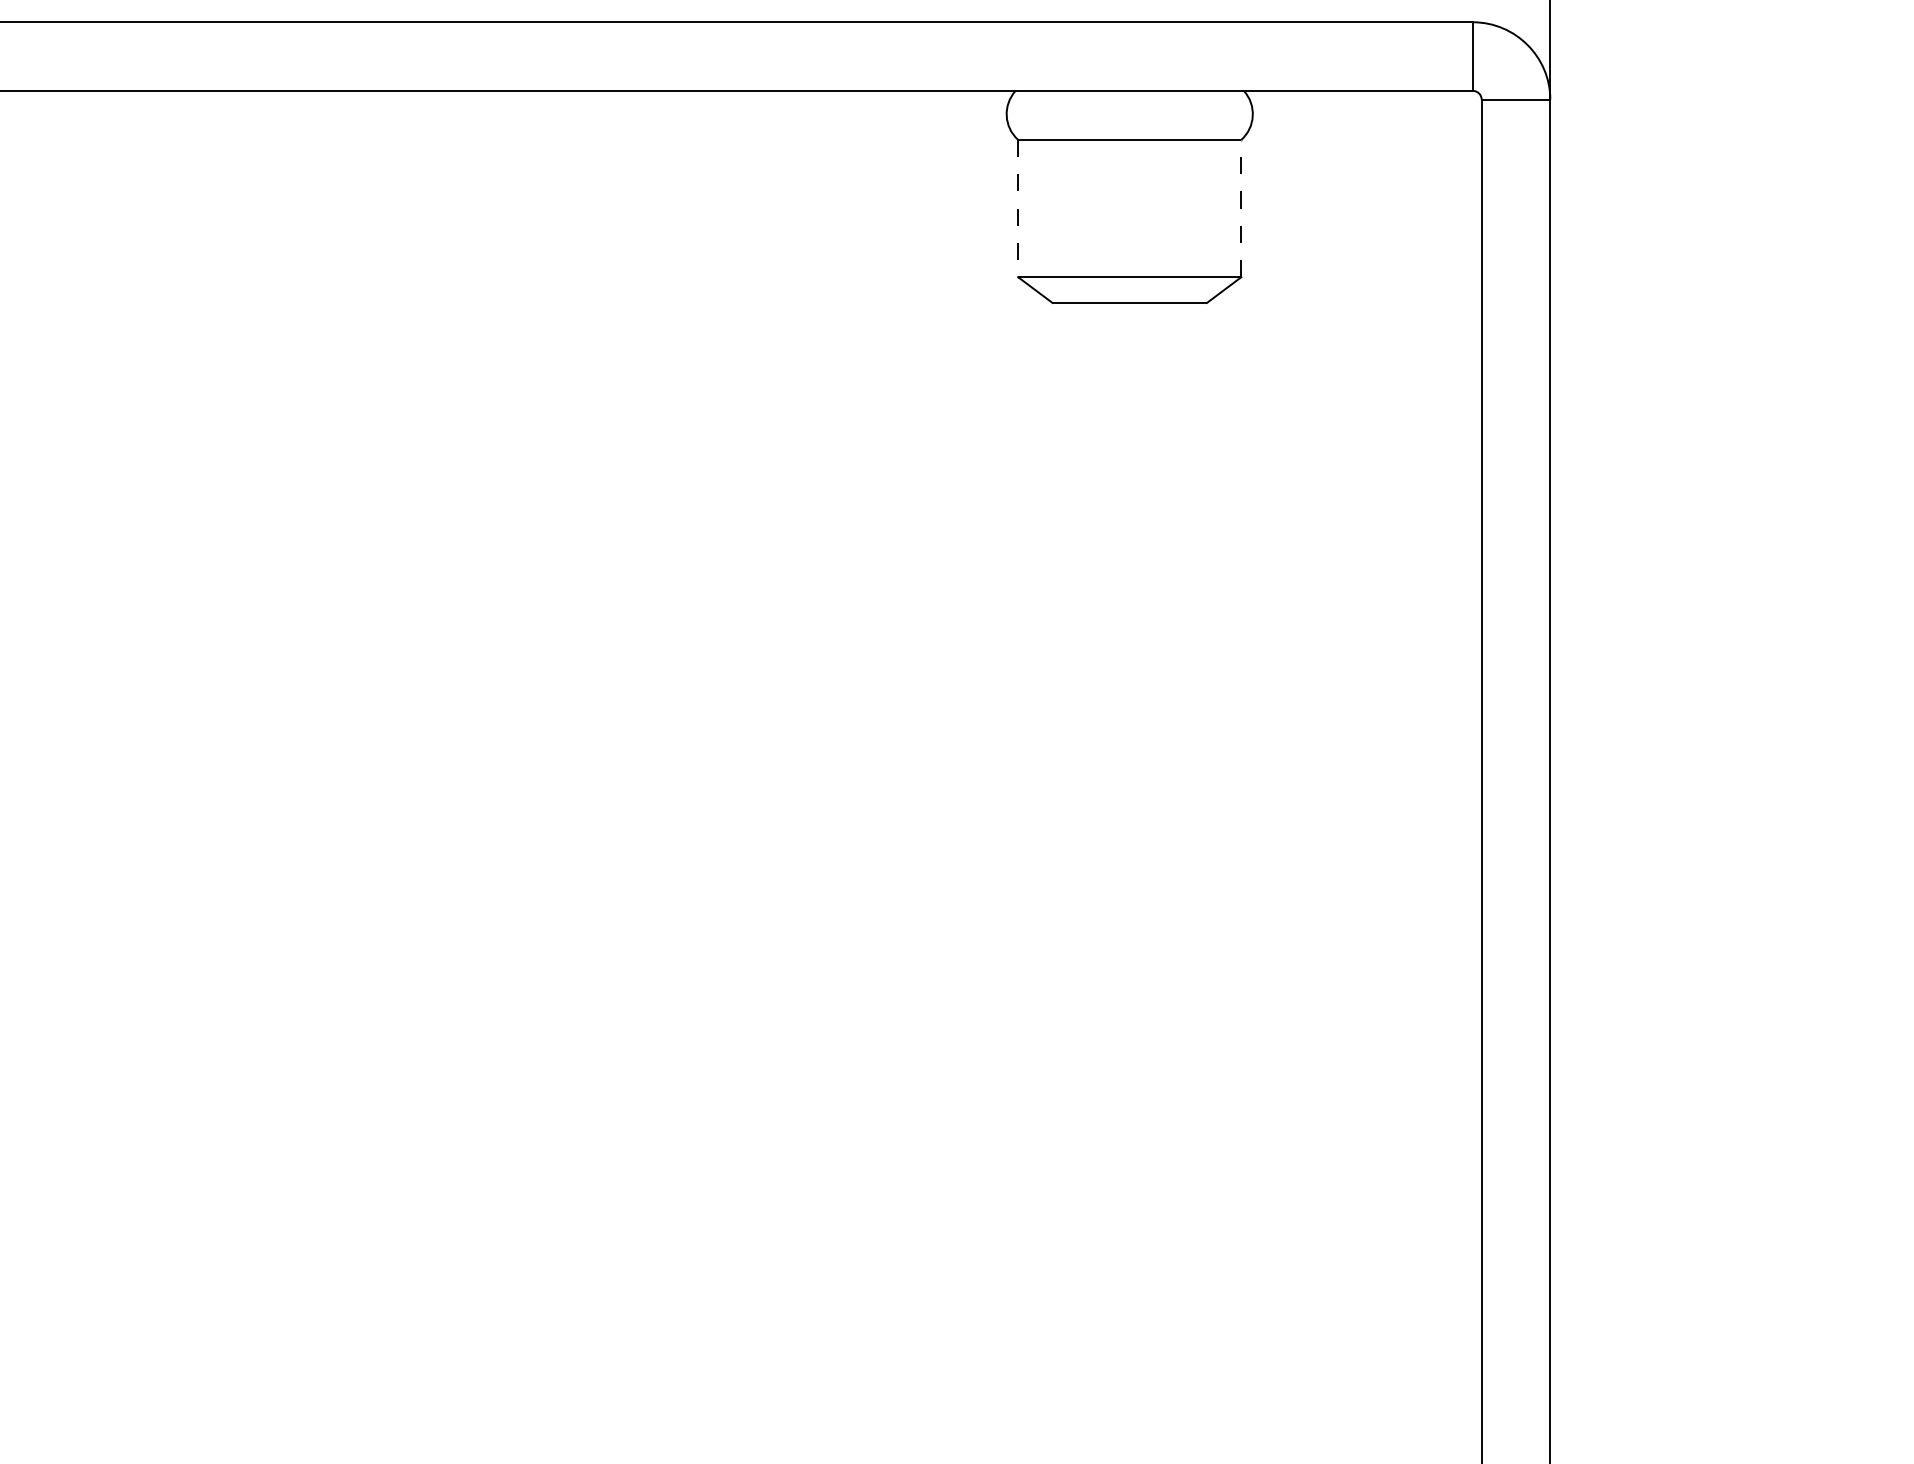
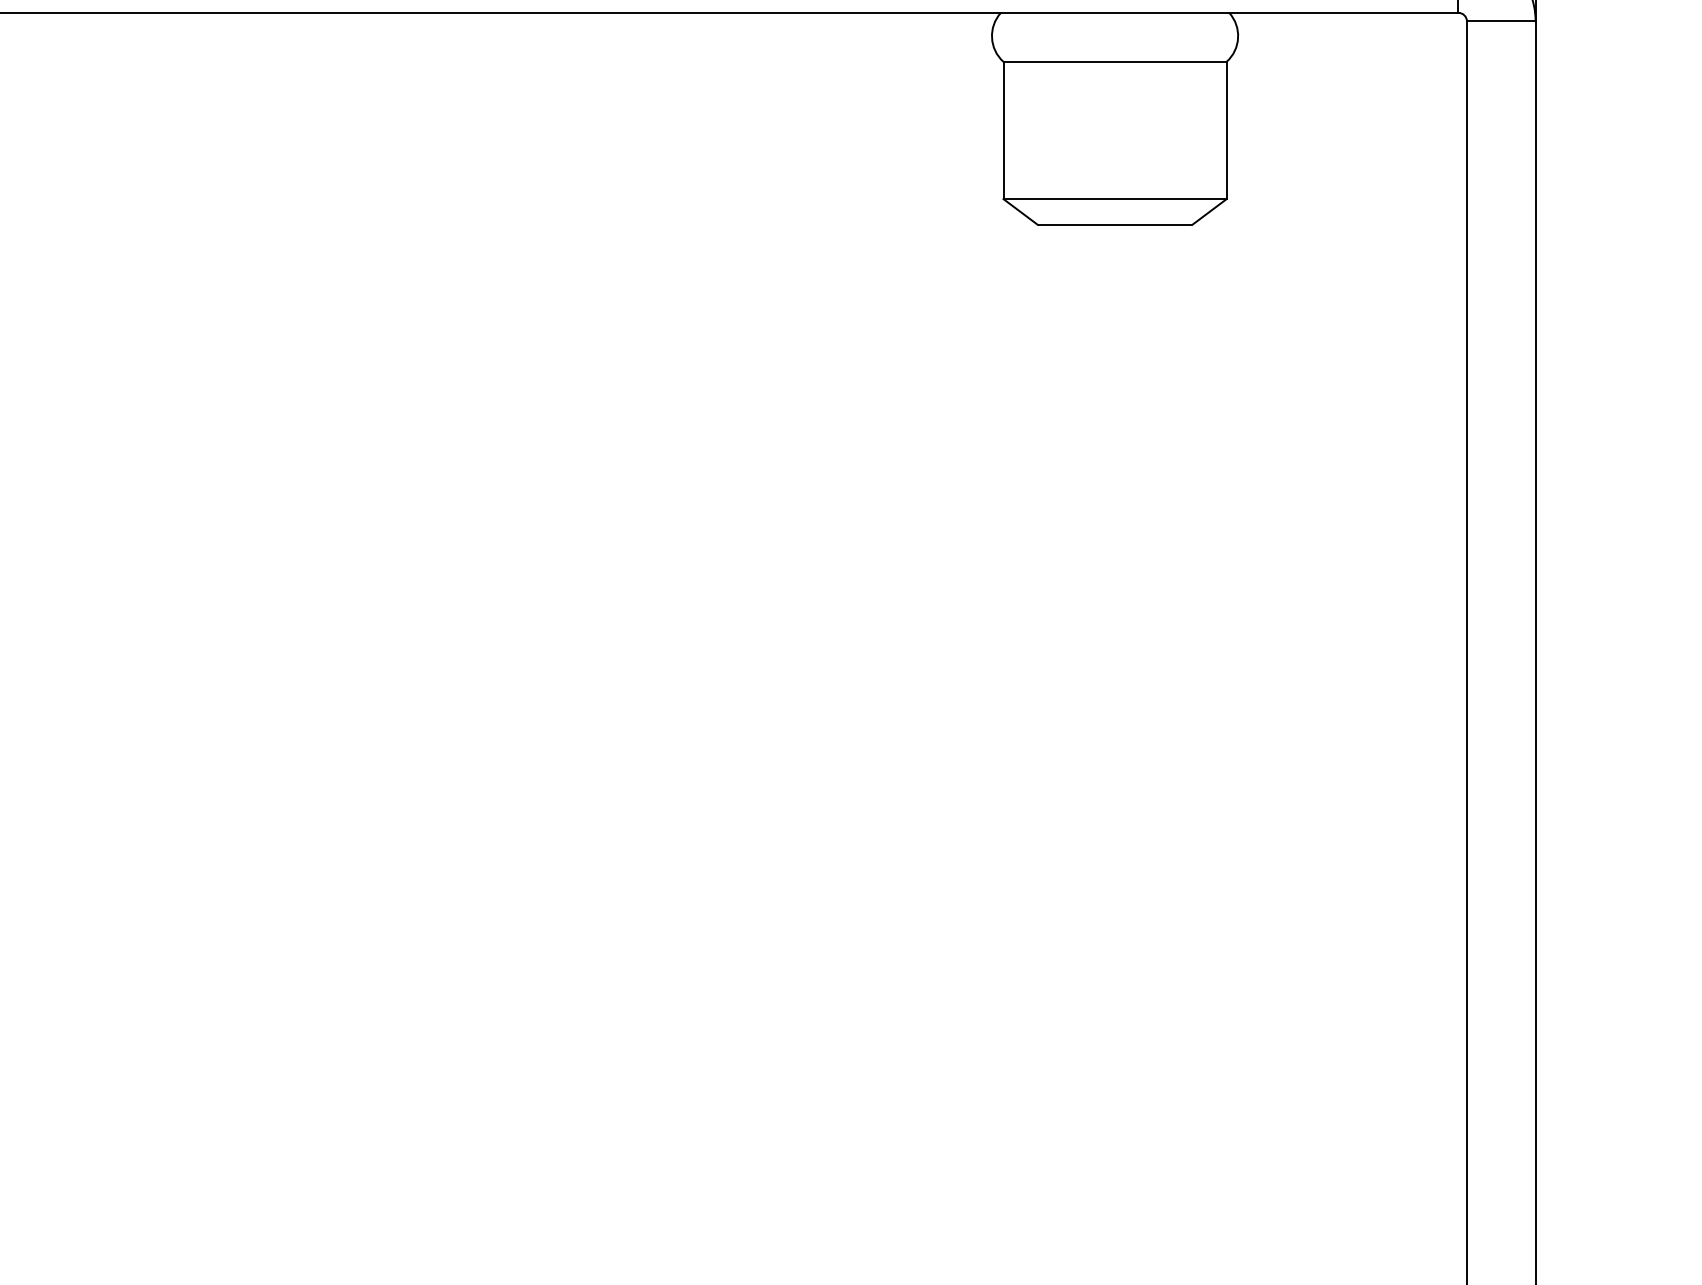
line: (1018, 208) -> (1003, 130), dashed -> solid
line: (1241, 208) -> (1226, 130), dashed -> solid

